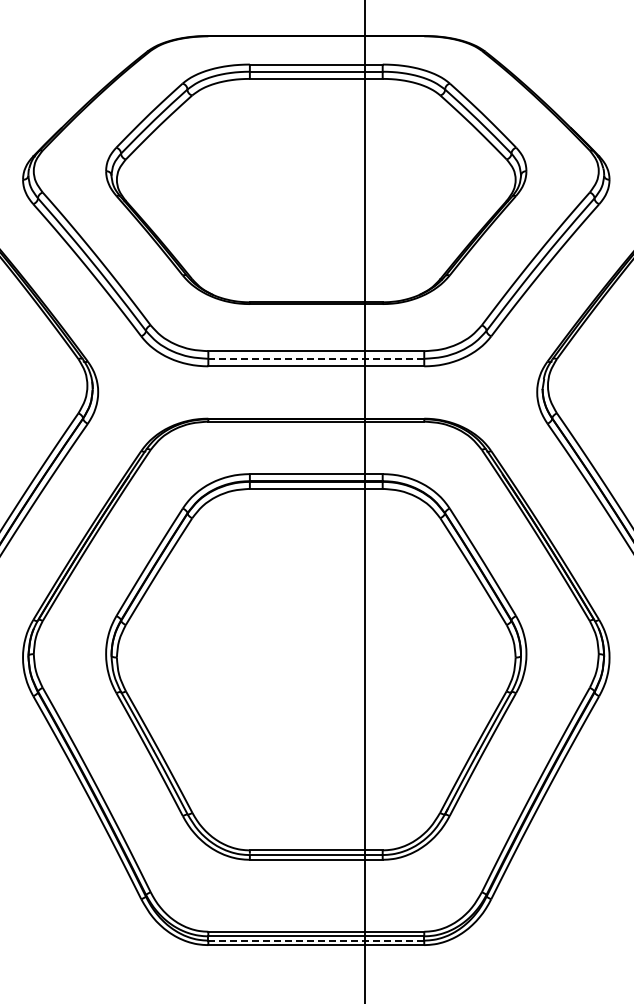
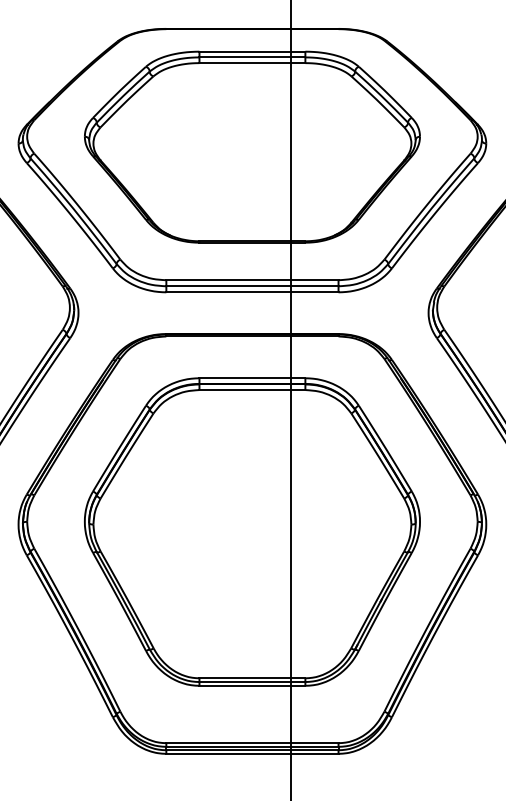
line: (316, 358) -> (252, 286), dashed -> solid
line: (316, 940) -> (252, 750), dashed -> solid

